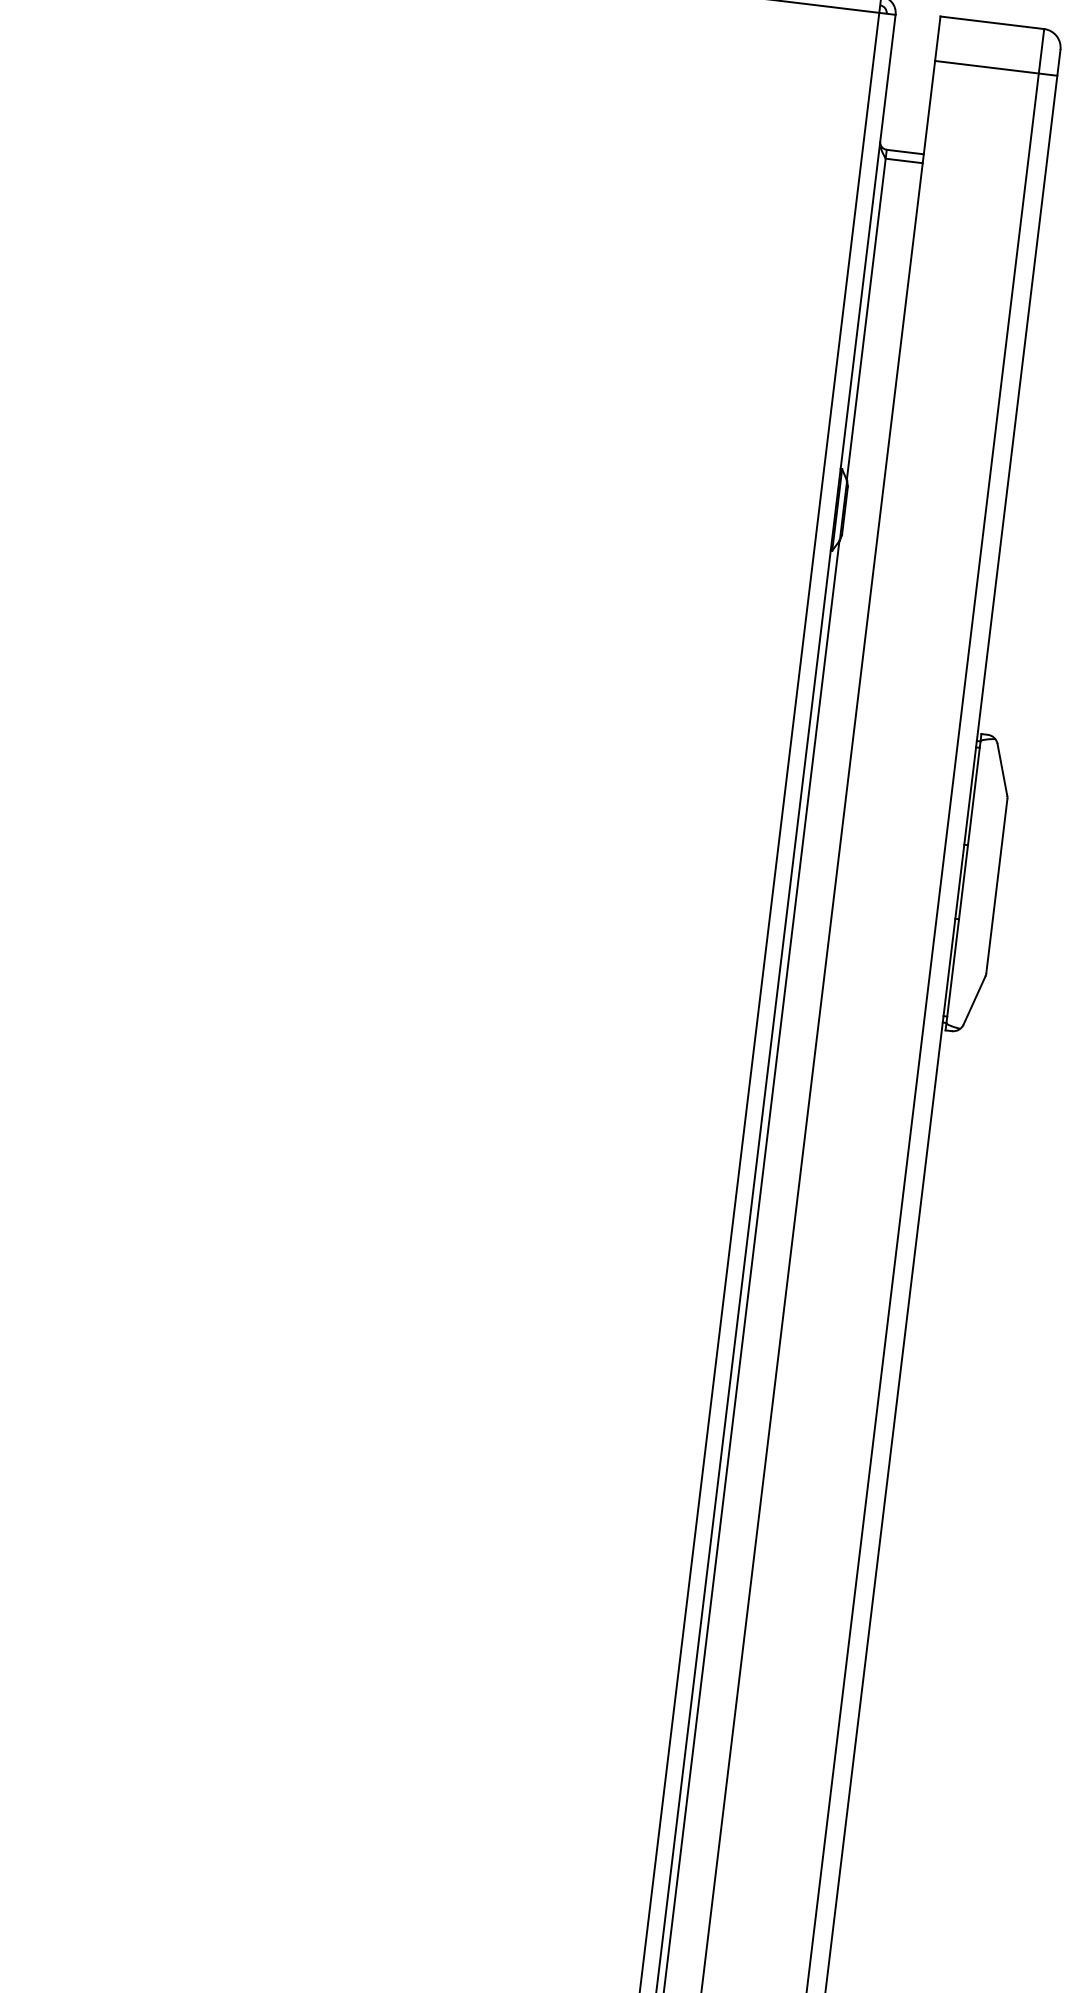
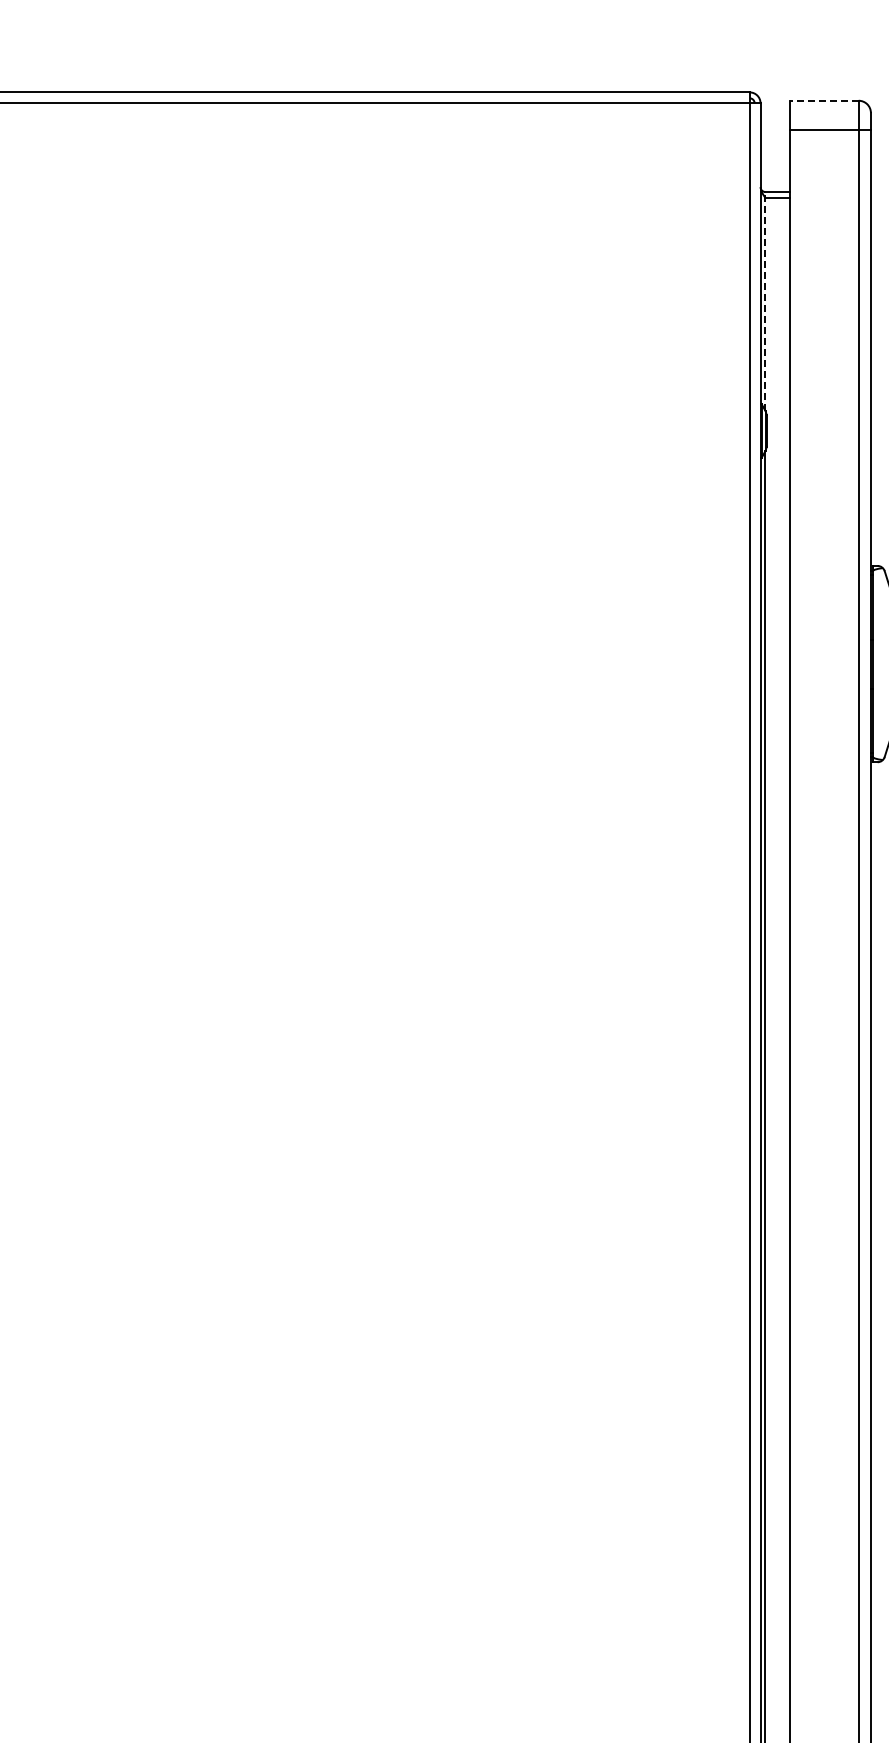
line: (991, 22) -> (823, 100), solid -> dashed
line: (866, 315) -> (765, 301), solid -> dashed

